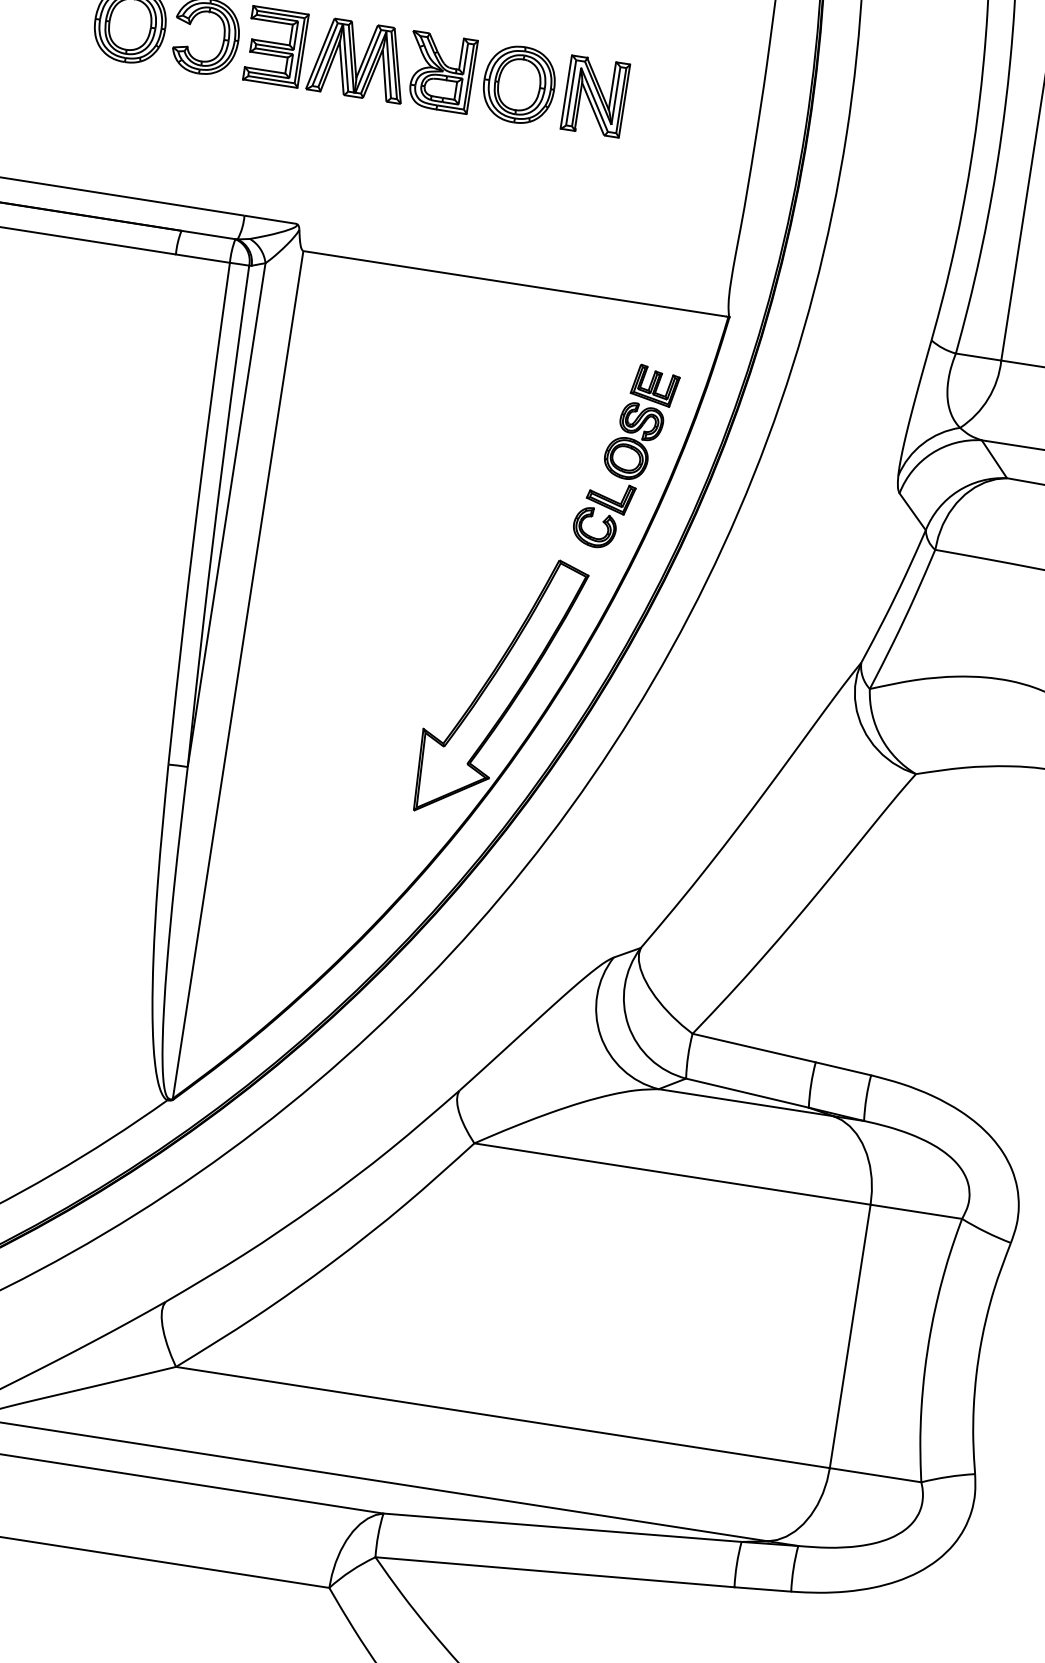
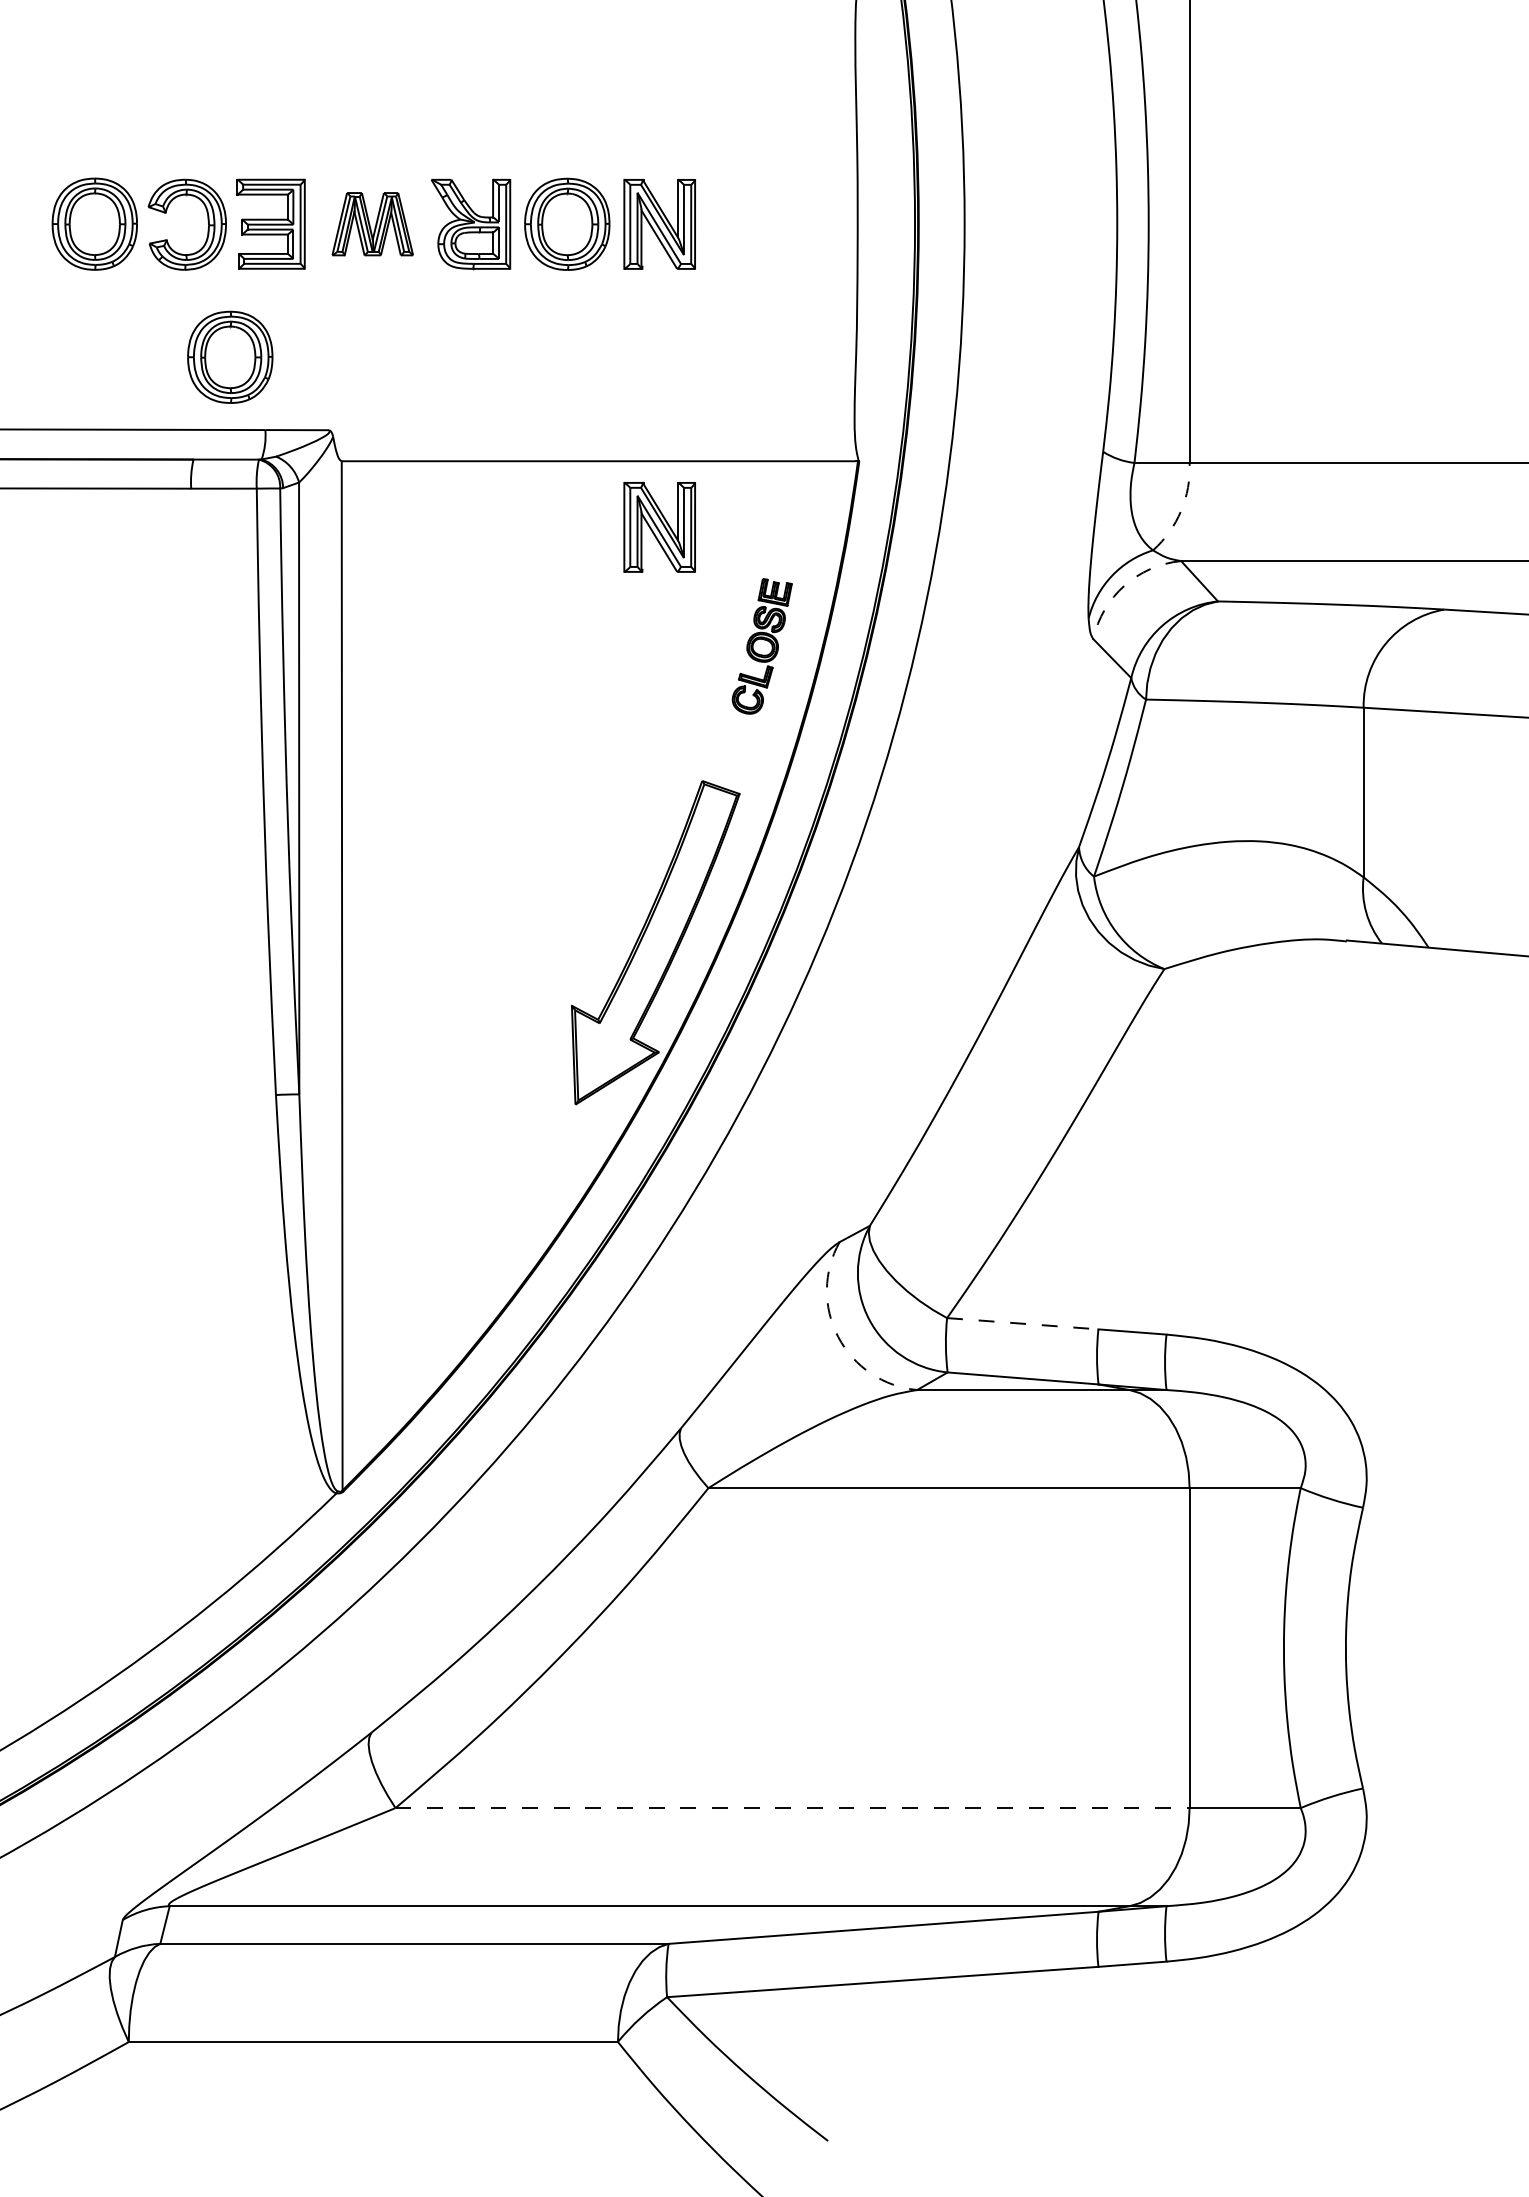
part: (359, 59) -> (372, 223), size x0.7
part: (225, 150) -> (230, 356), added
part: (556, 345) -> (659, 526), added
arc: (988, 398) -> (1181, 510), solid -> dashed
arc: (932, 453) -> (1124, 585), solid -> dashed
part: (626, 457) -> (762, 646), size x0.6
arc: (600, 1035) -> (838, 1337), solid -> dashed
line: (754, 1047) -> (1022, 1323), solid -> dashed
line: (503, 1417) -> (793, 1808), solid -> dashed

